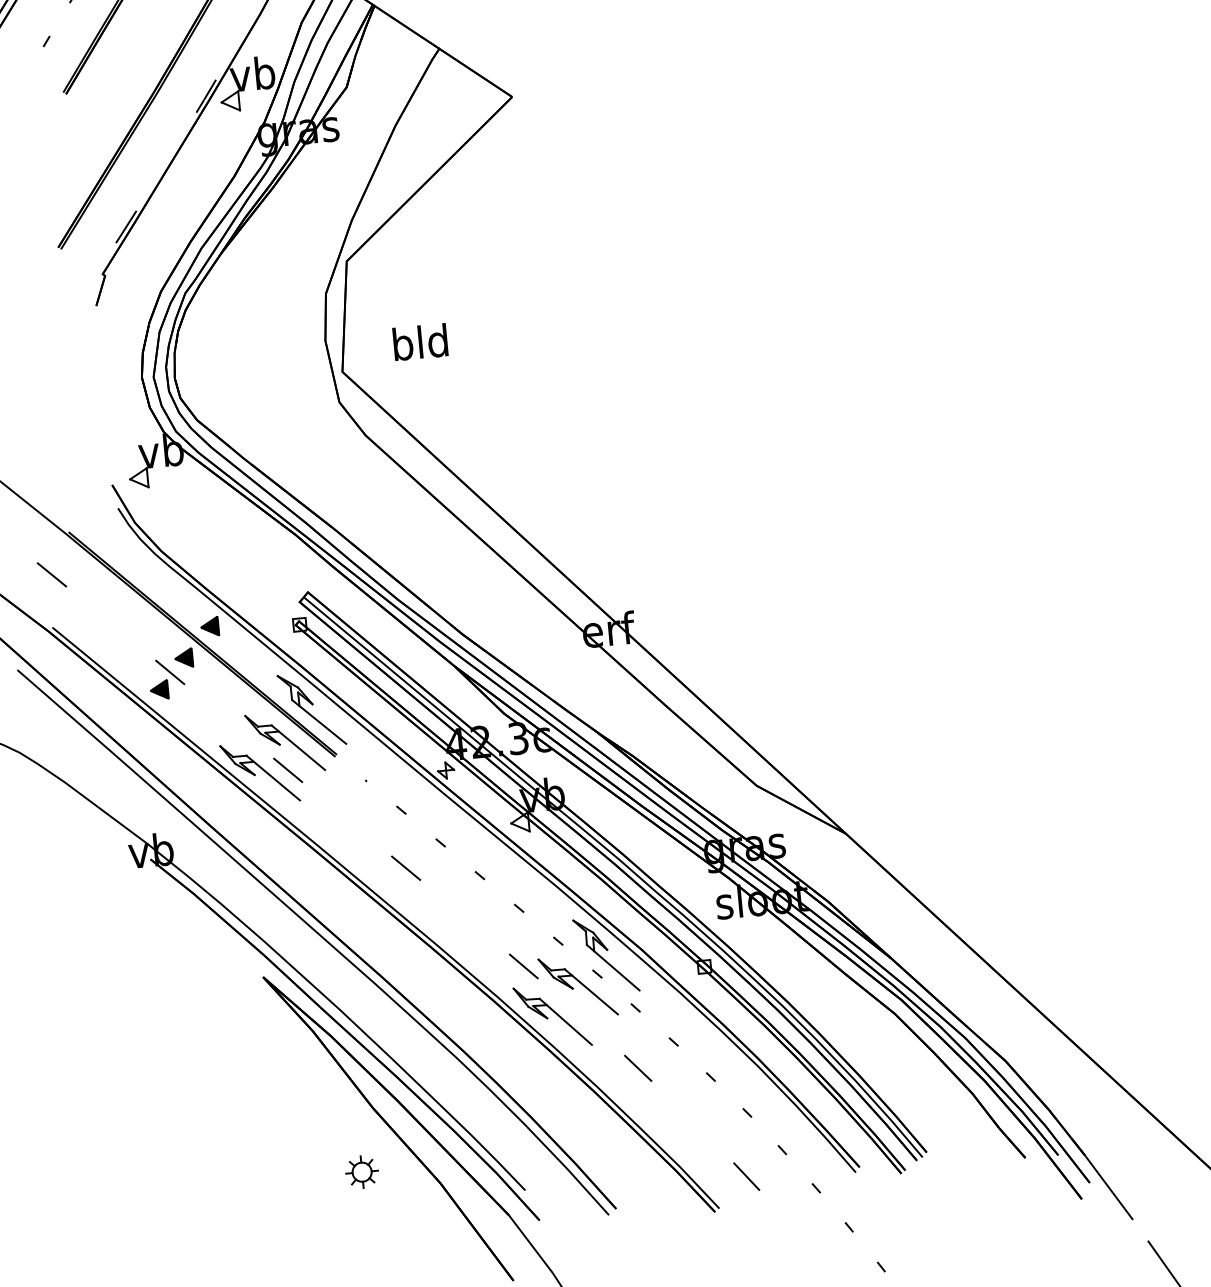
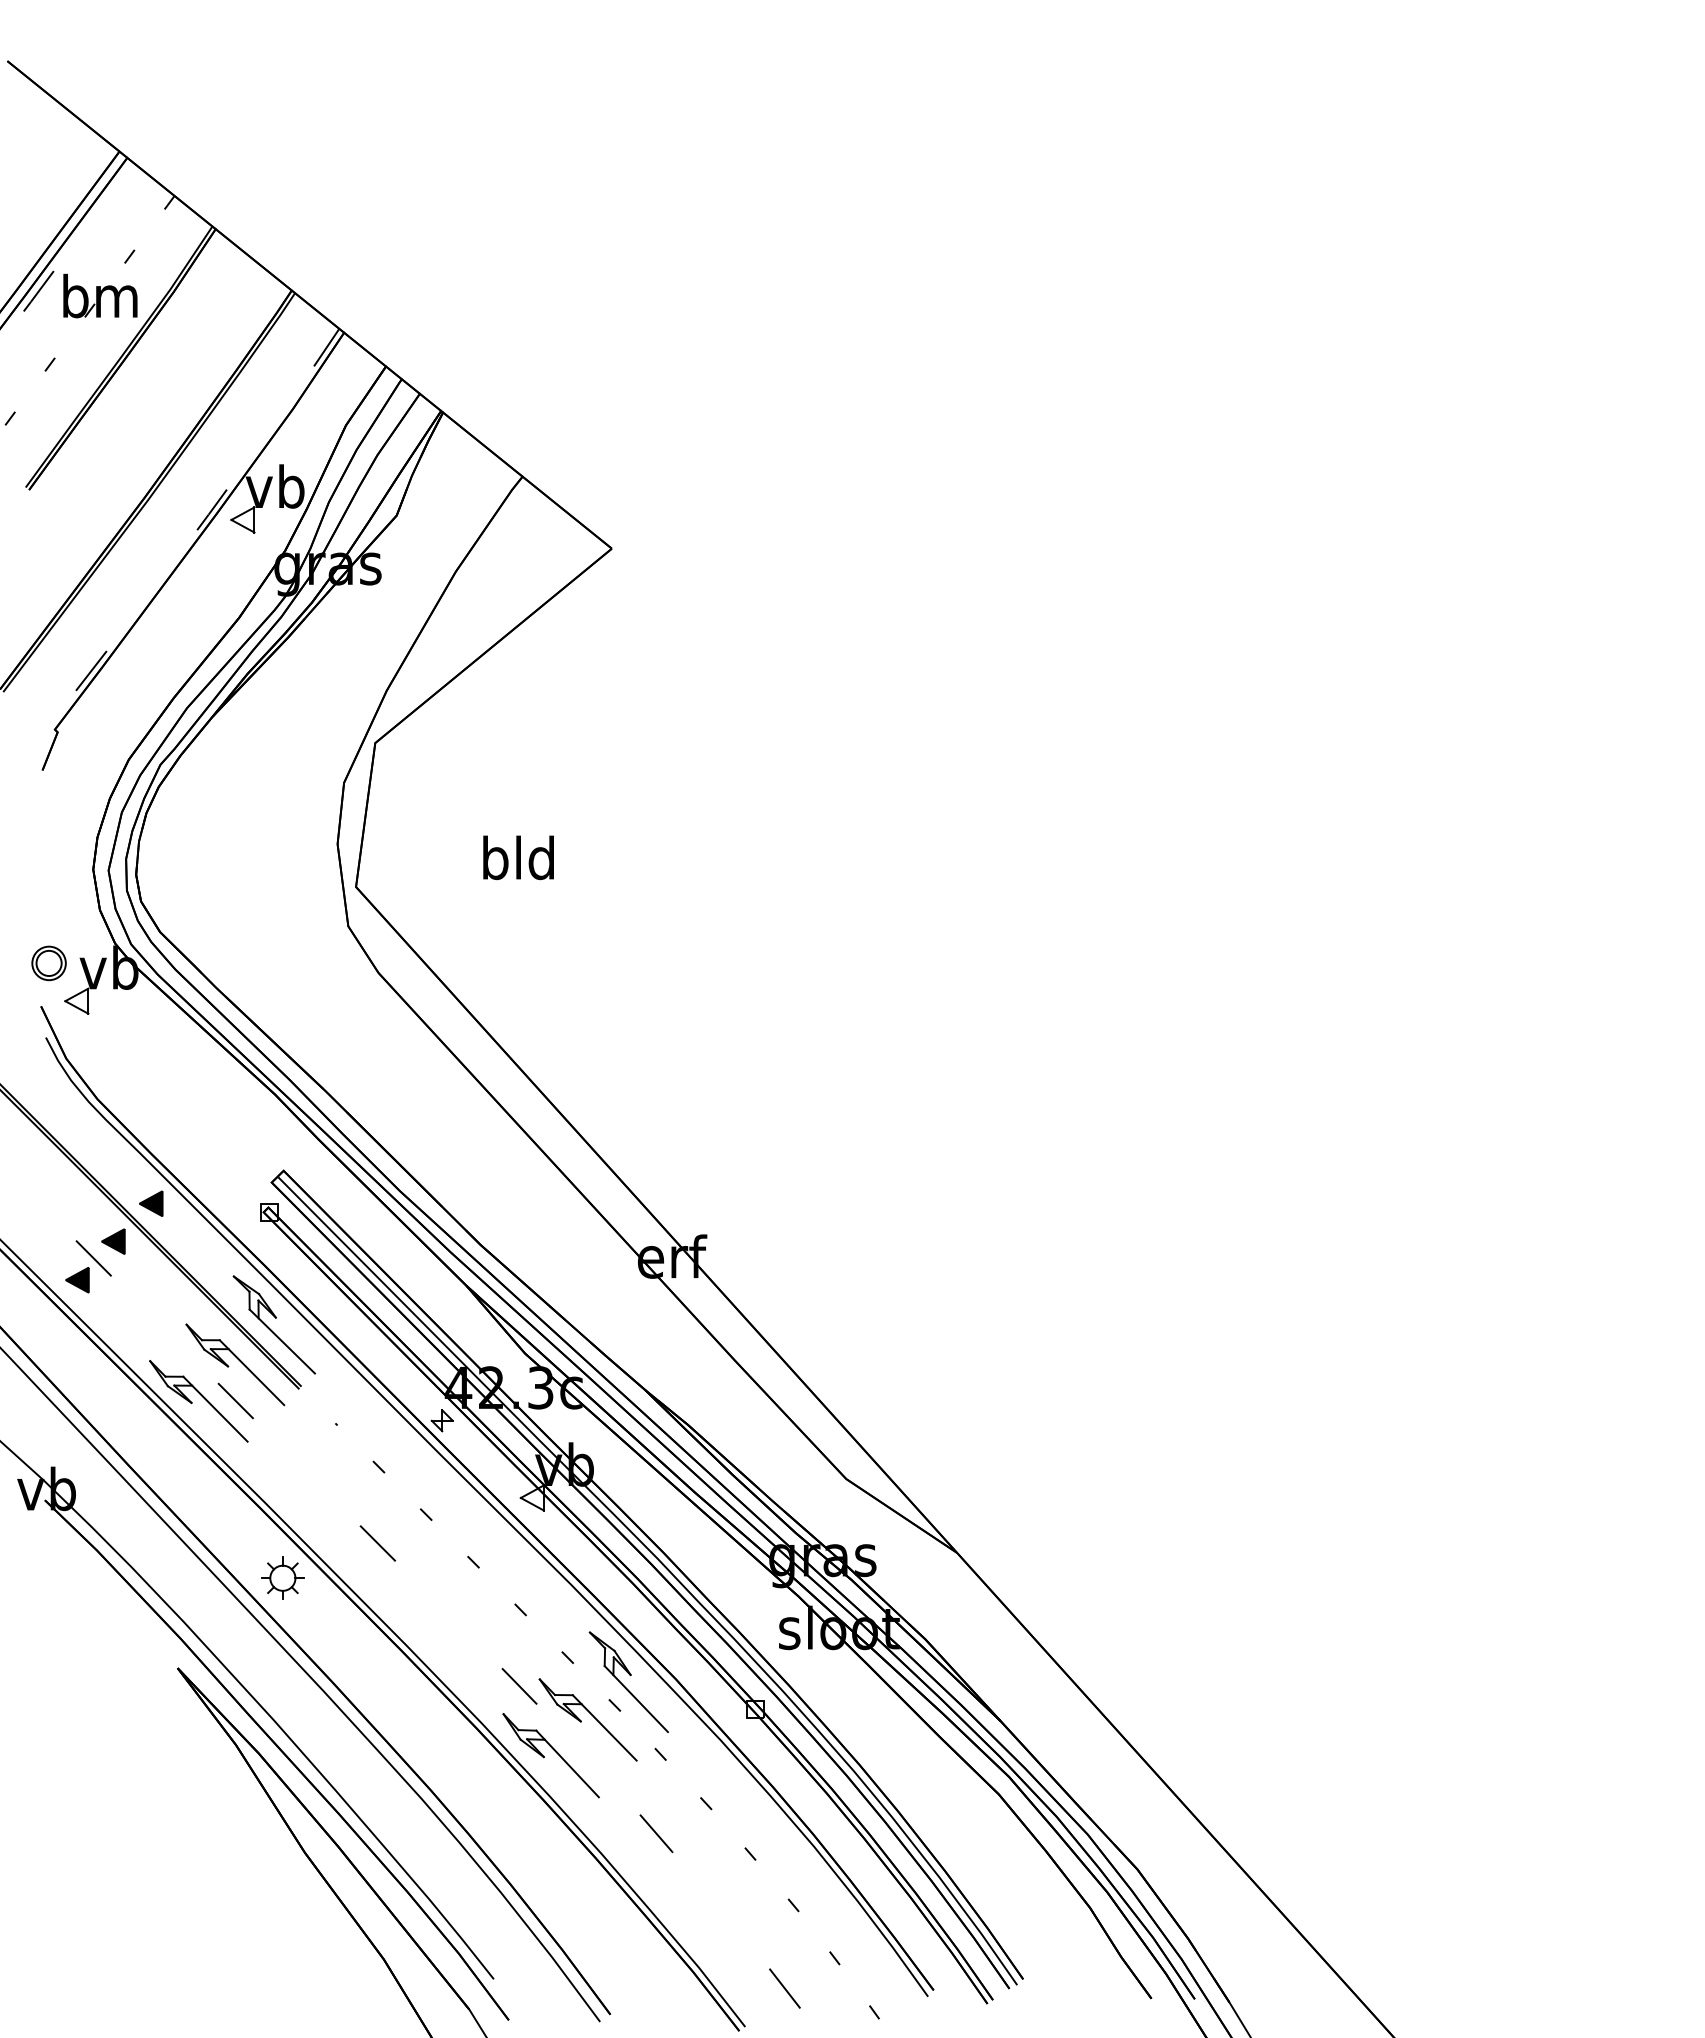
text: (420, 341) -> (518, 857), moved
part: (114, 451) -> (48, 963), added
part: (361, 1171) -> (282, 1577), moved

